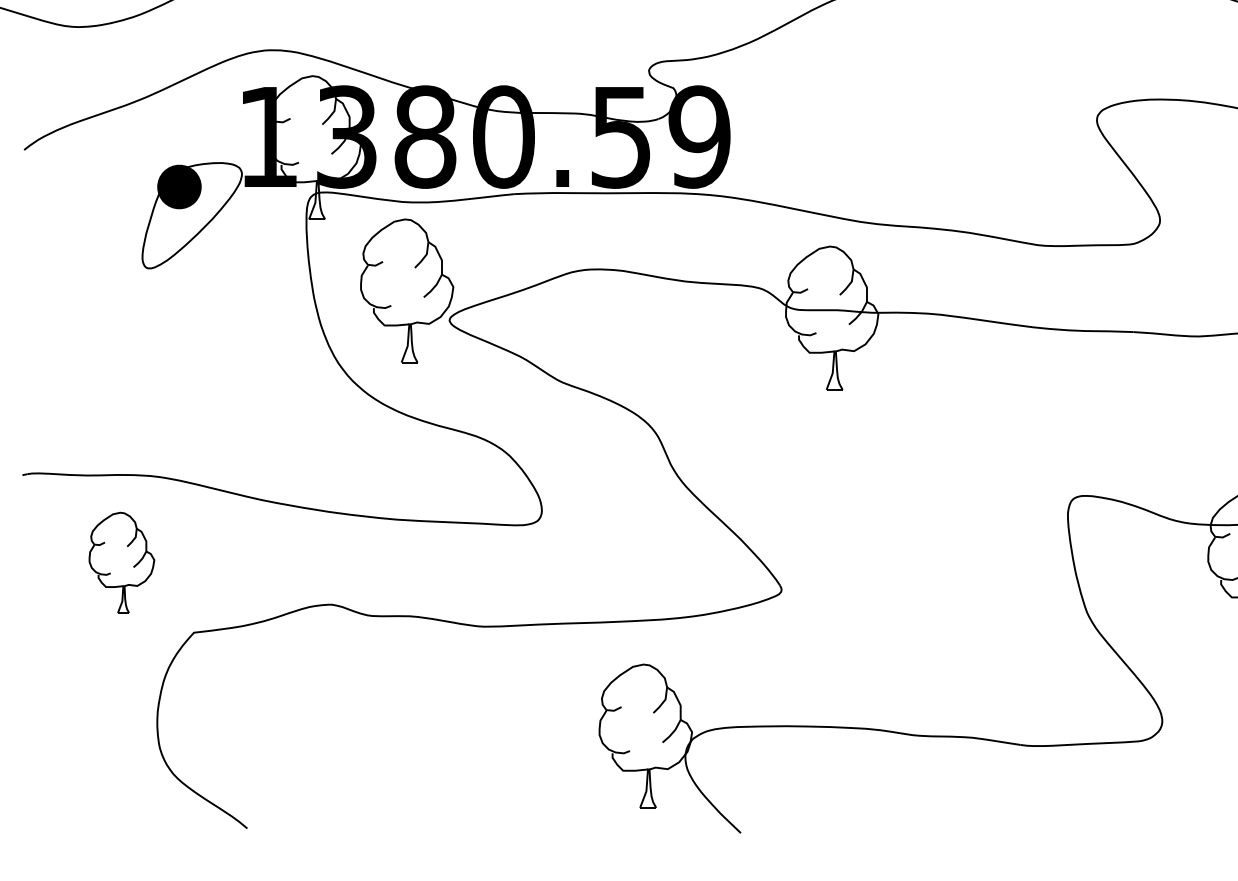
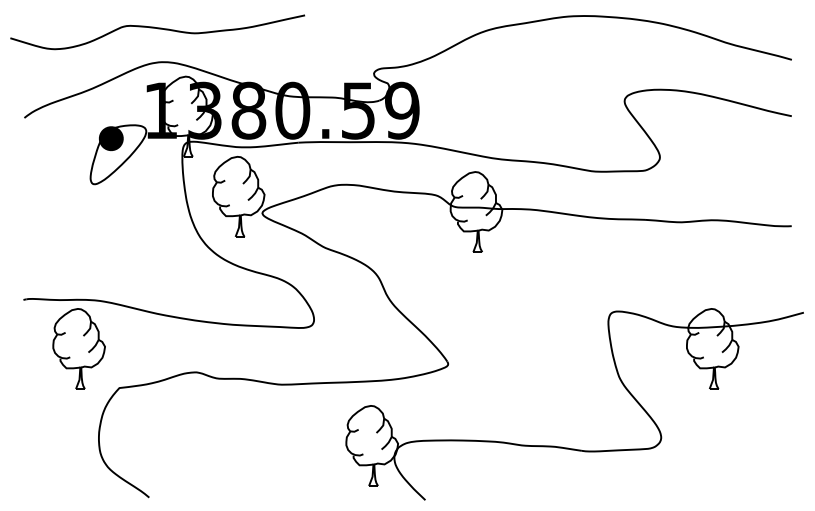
part: (120, 562) -> (78, 348), size x1.43

